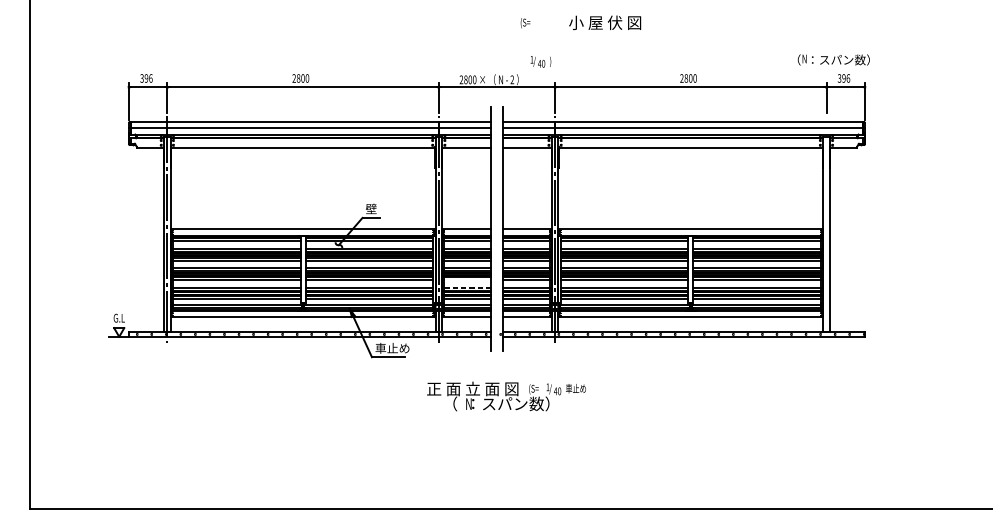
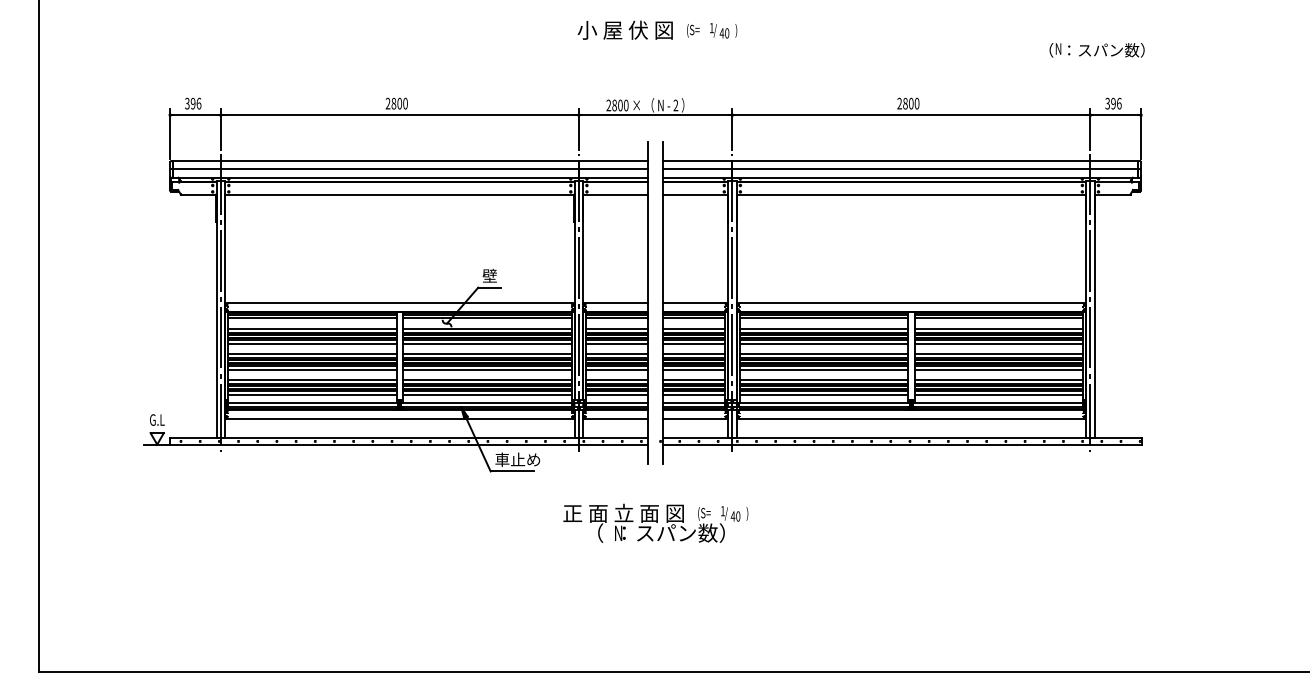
text: (604, 22) -> (624, 29), moved
text: (833, 60) -> (1096, 50), moved
text: (540, 61) -> (723, 30), moved
line: (826, 229) -> (1090, 302), added
line: (468, 279) -> (617, 369), added
line: (468, 287) -> (617, 379), dashed -> solid
text: (575, 389) -> (759, 513), 車止め -> )

